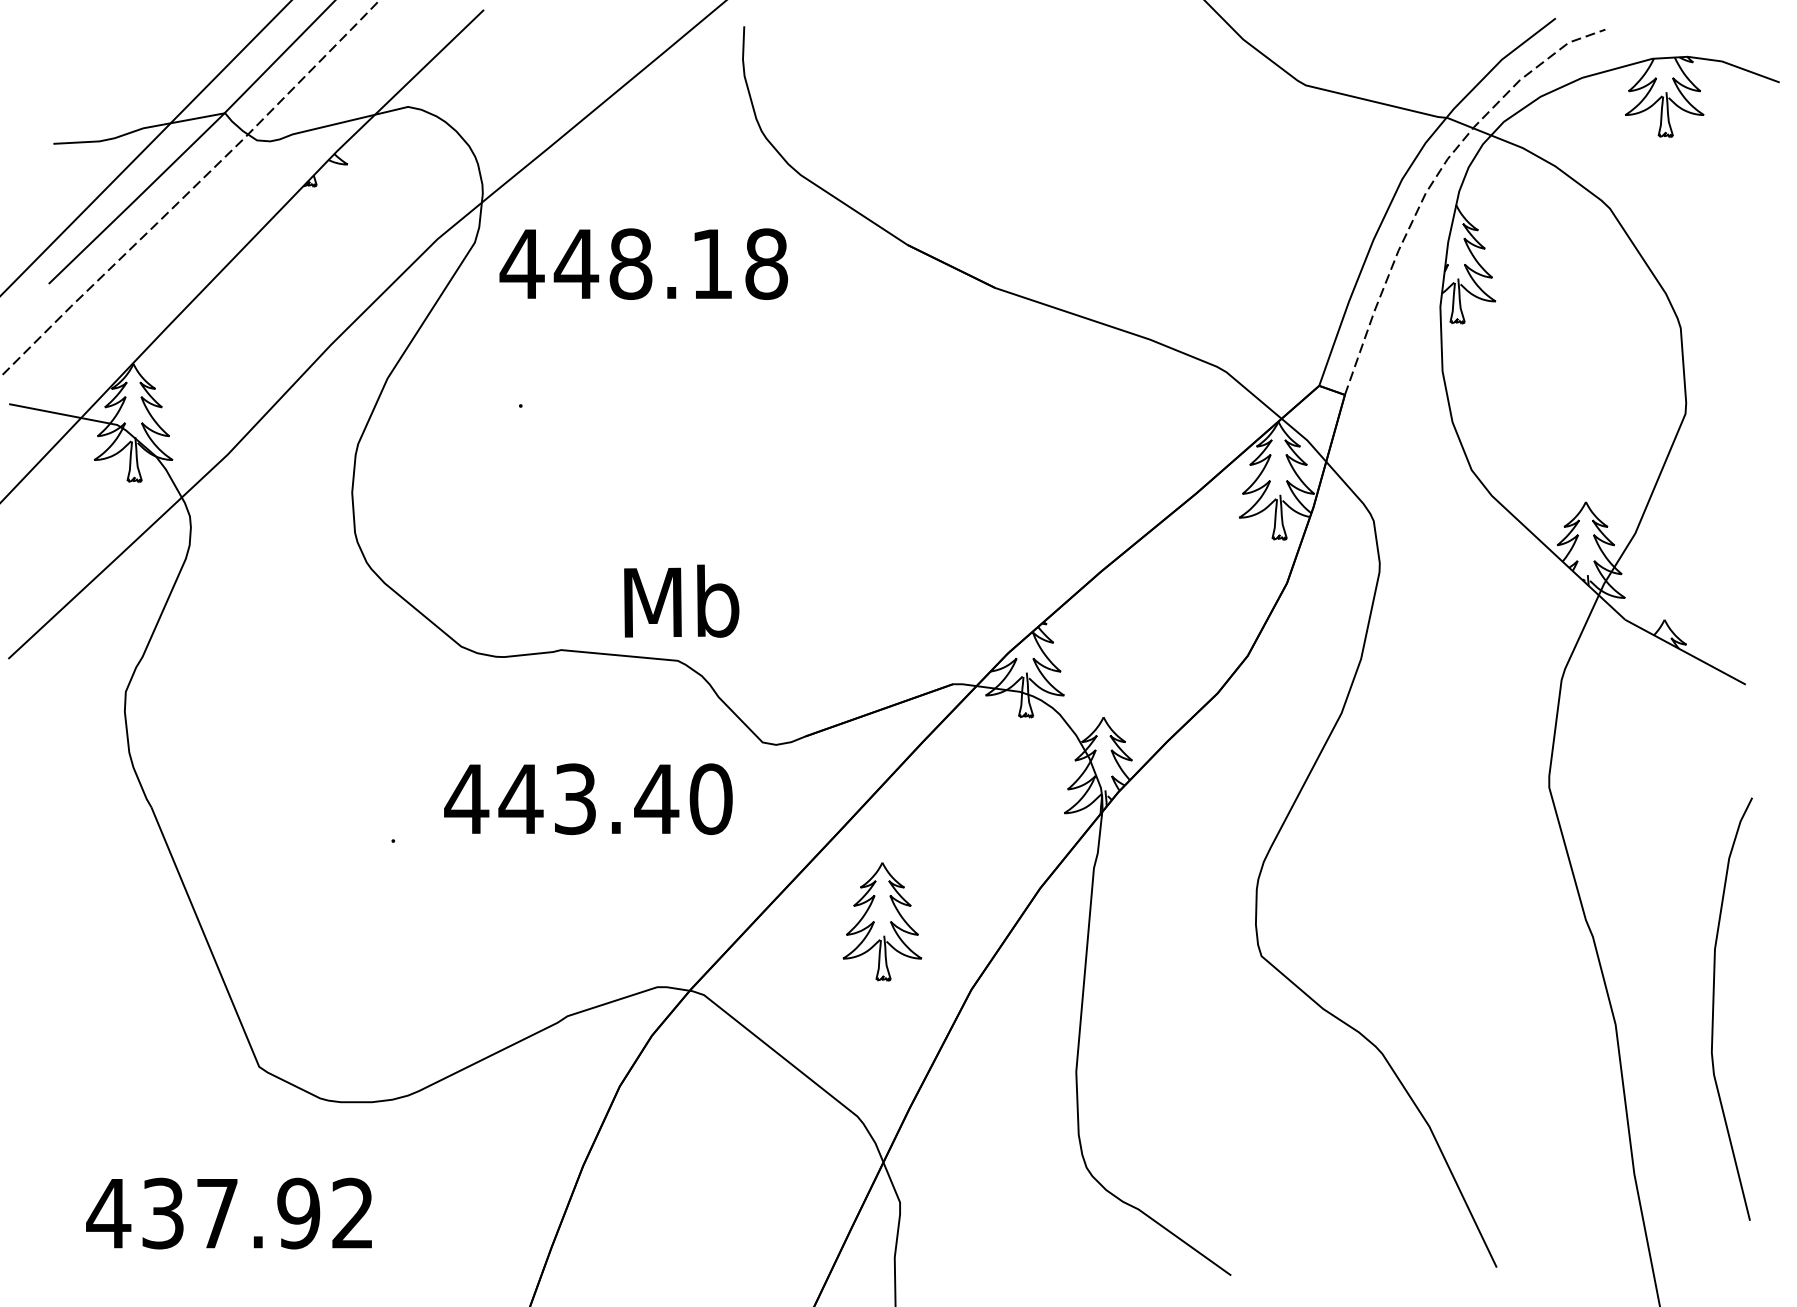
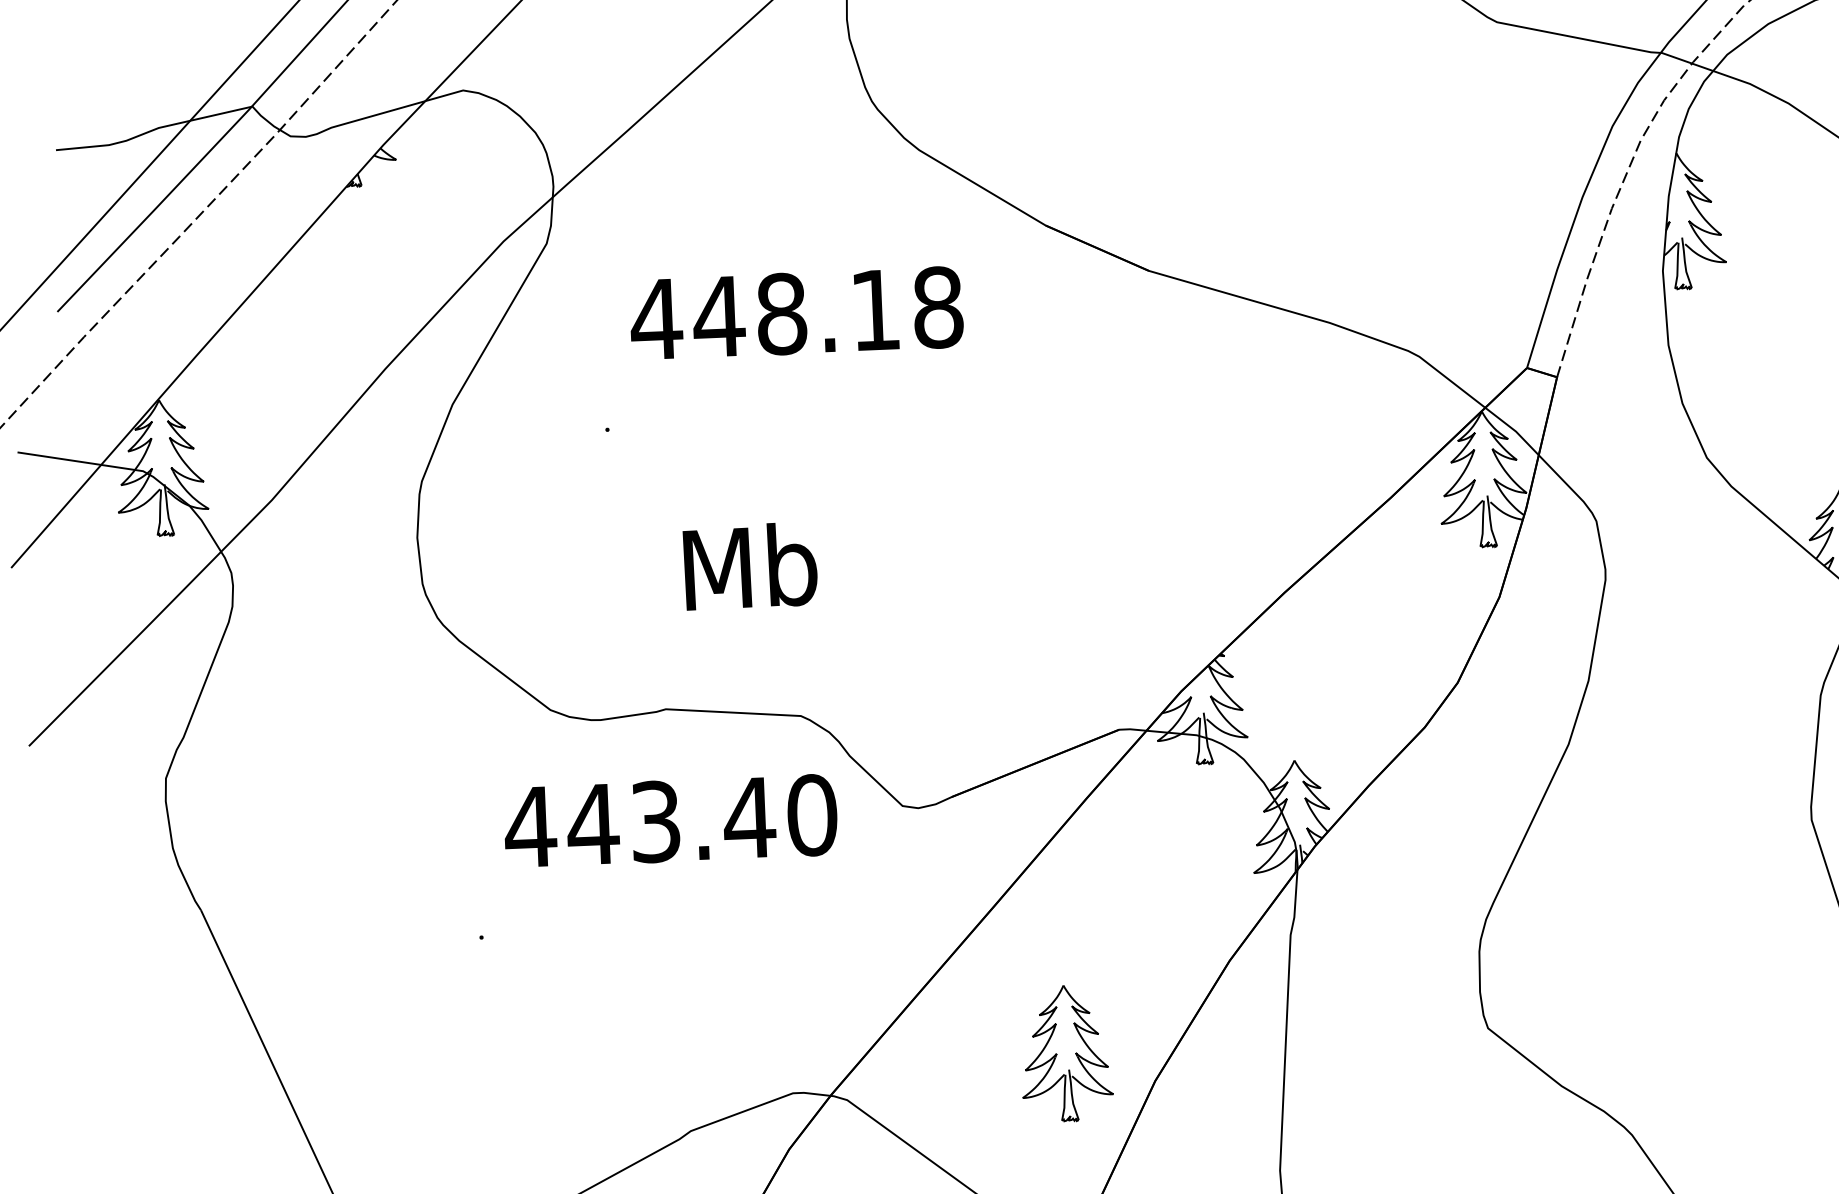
text: (643, 263) -> (796, 312), moved
text: (681, 600) -> (750, 565), moved
text: (588, 799) -> (670, 821), moved
part: (882, 921) -> (1066, 1053), moved

